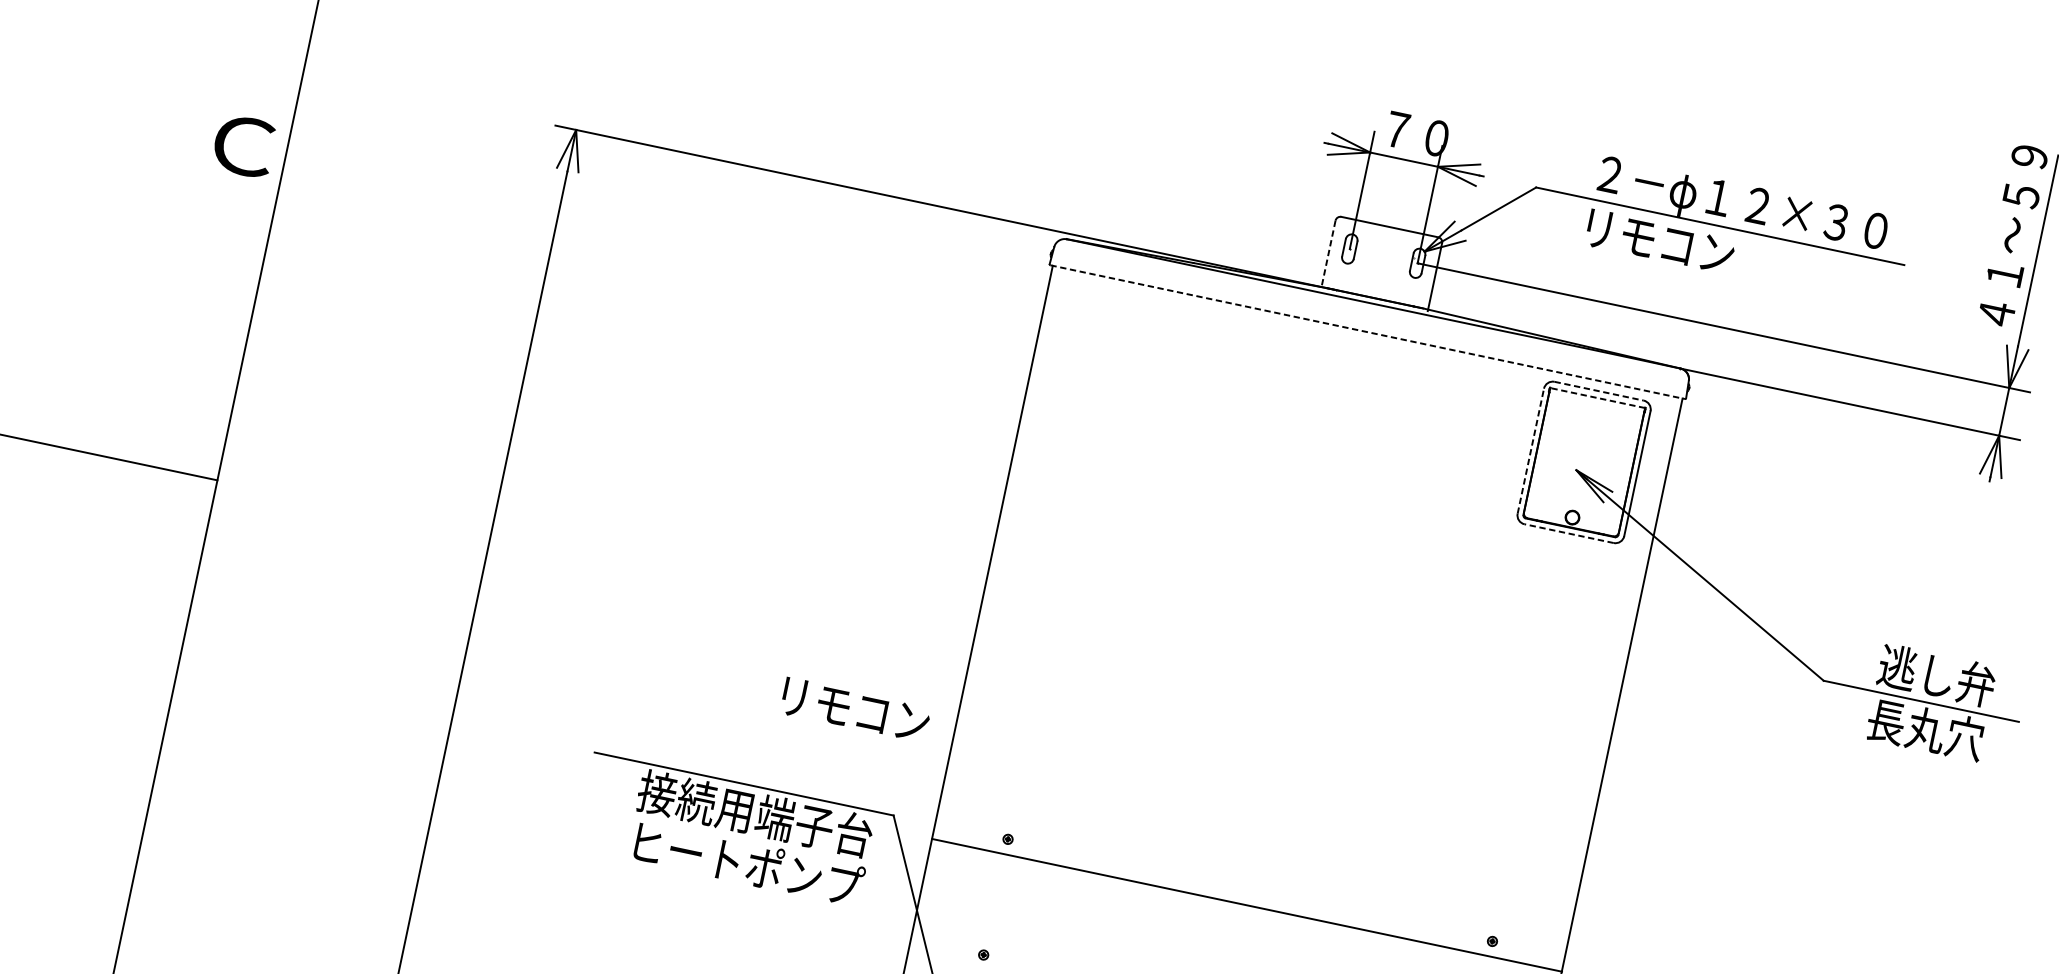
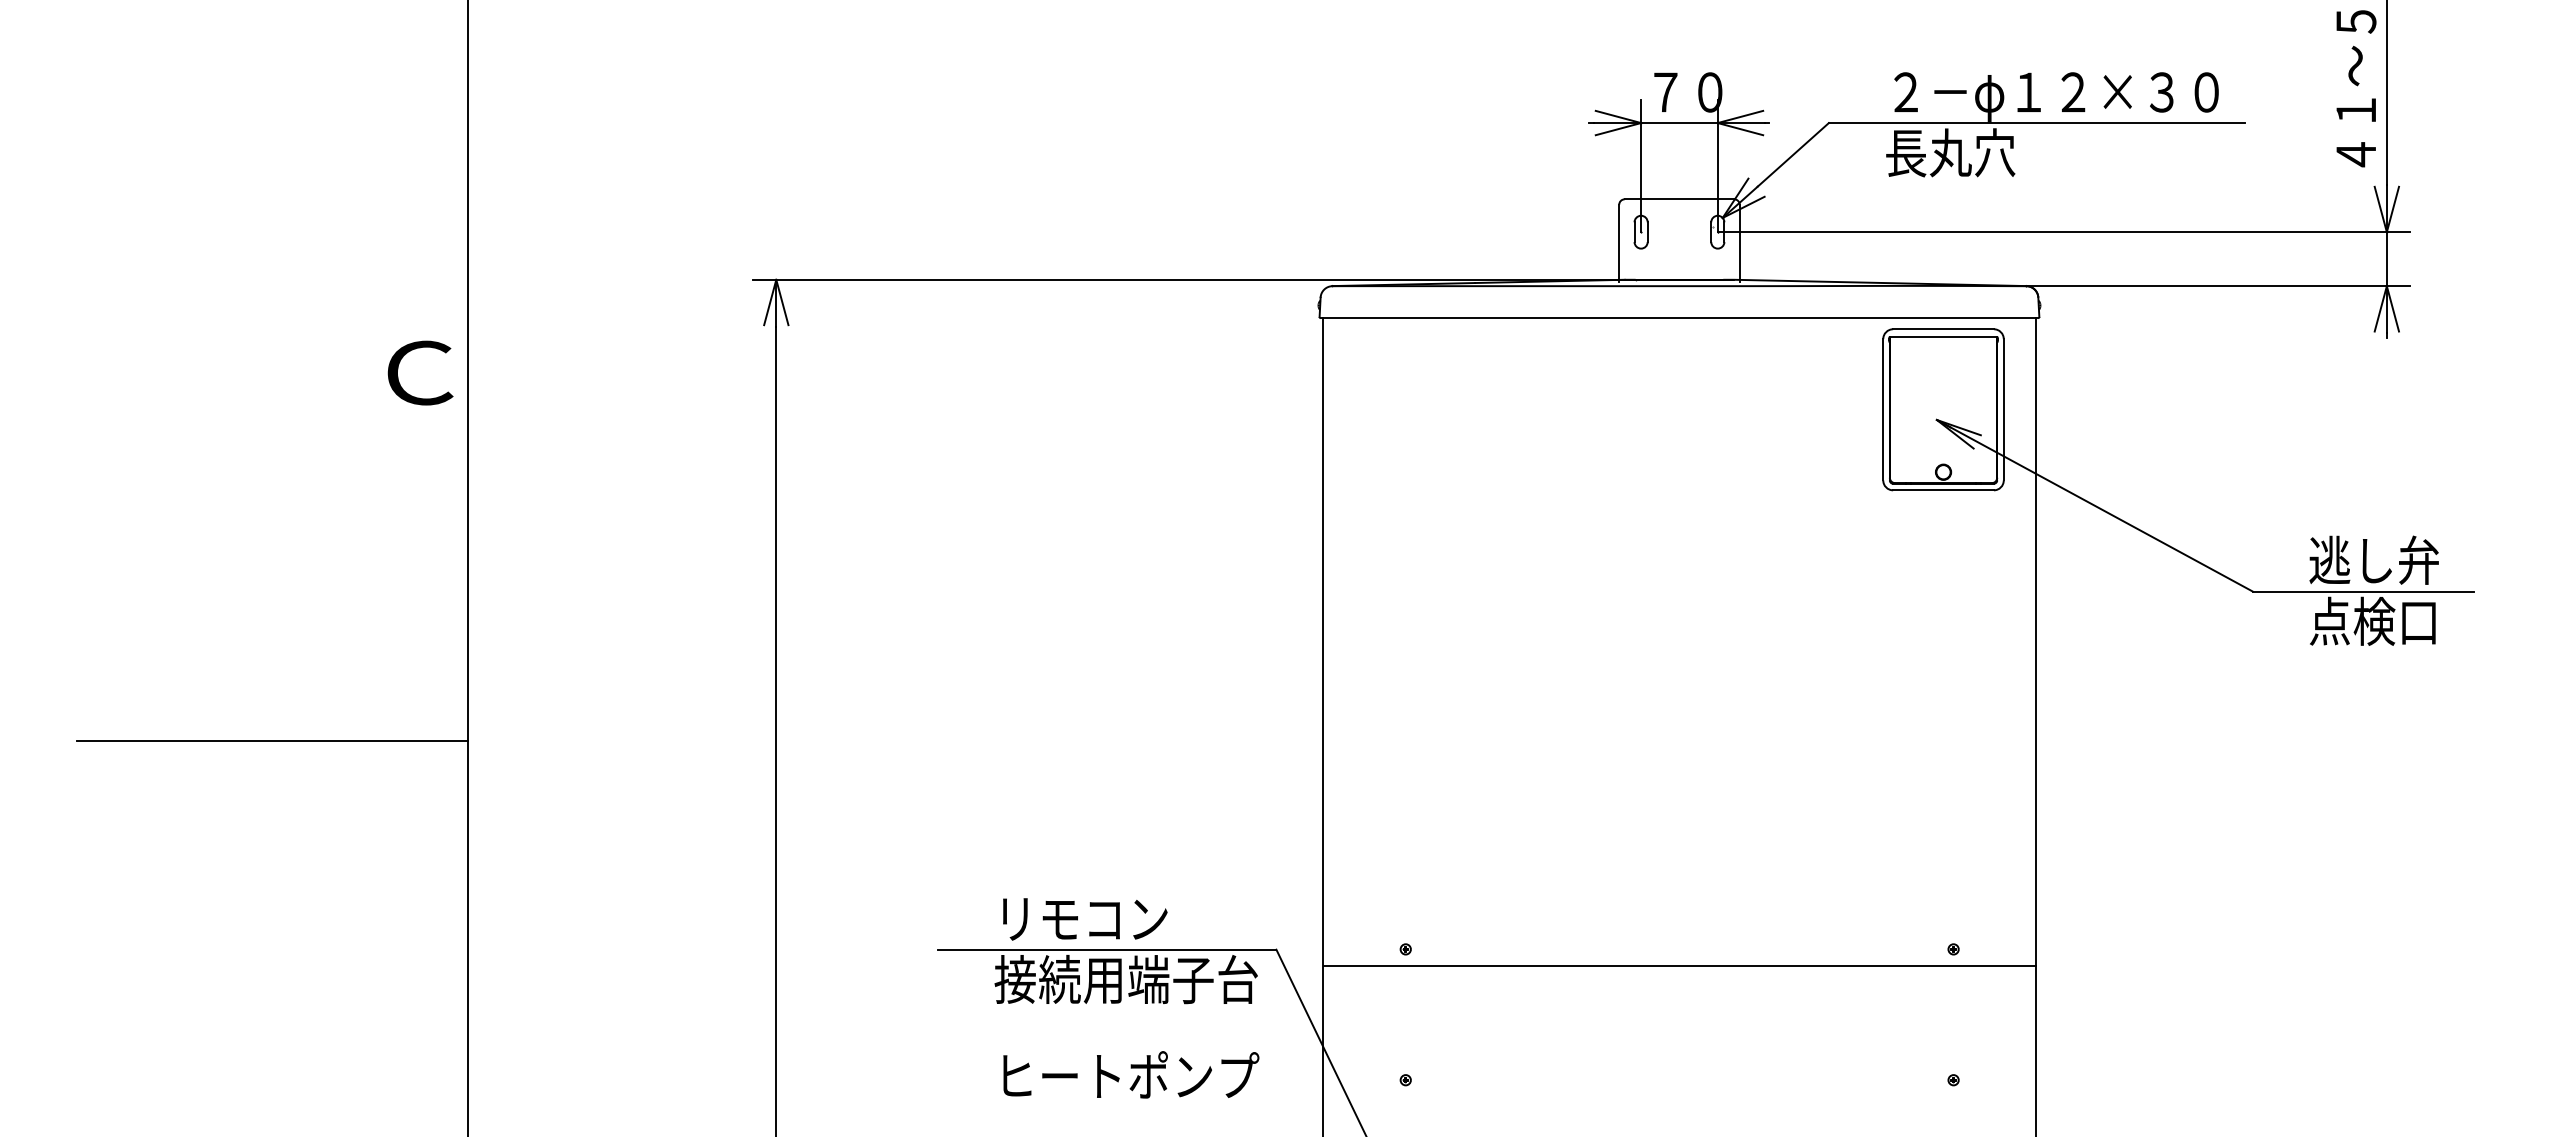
text: (1657, 240) -> (1972, 152), リモコン -> 長丸穴
line: (1328, 254) -> (1619, 243), dashed -> solid
line: (1367, 332) -> (1679, 318), dashed -> solid
line: (1599, 391) -> (1944, 329), dashed -> solid
line: (1597, 398) -> (1943, 337), dashed -> solid
line: (1531, 450) -> (1883, 409), dashed -> solid
line: (1569, 533) -> (1943, 490), dashed -> solid
text: (855, 710) -> (1085, 919), moved
text: (1925, 729) -> (2374, 620), 長丸穴 -> 点検口
text: (749, 863) -> (1131, 1074), moved

